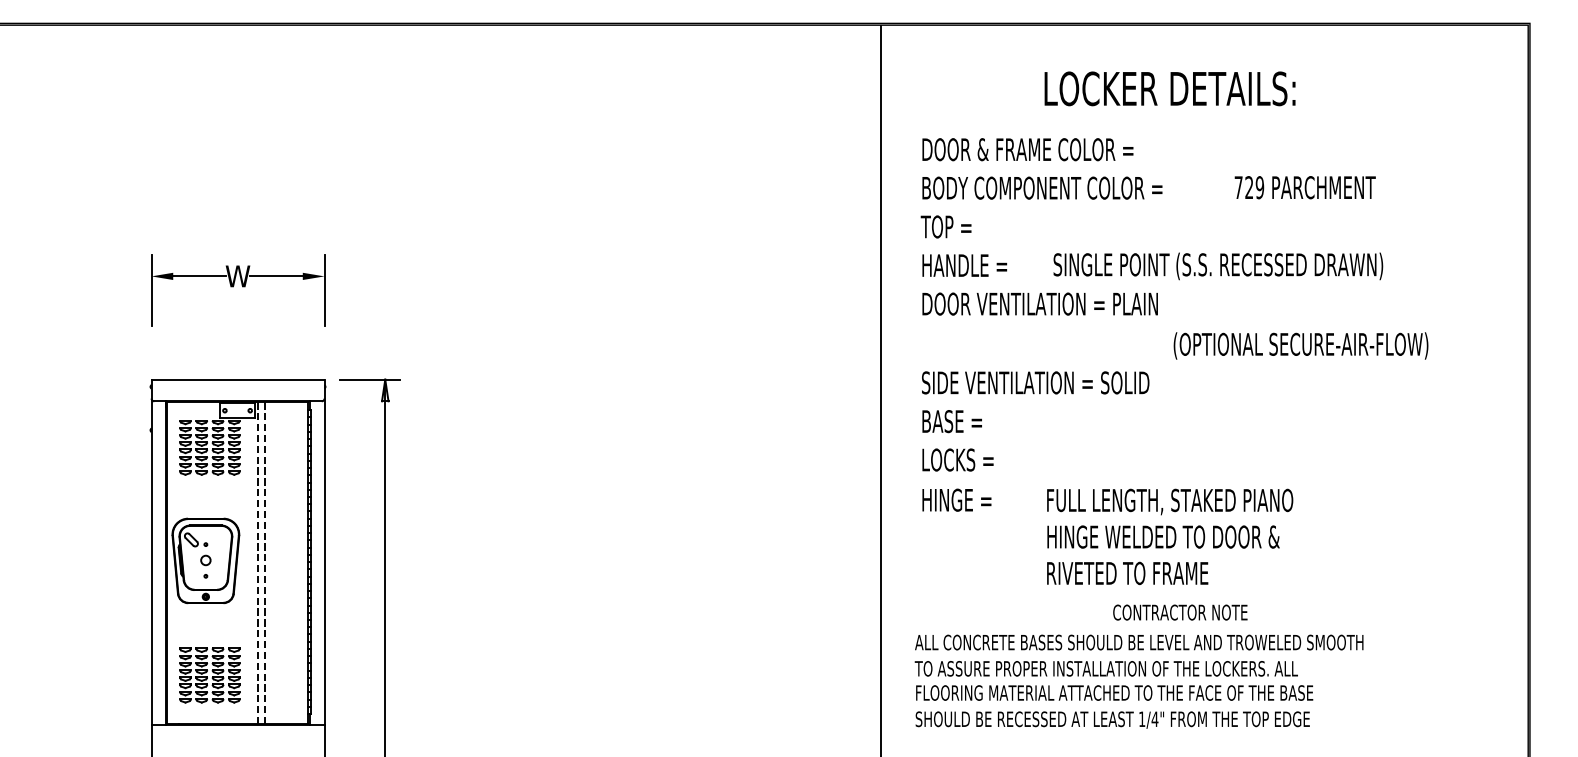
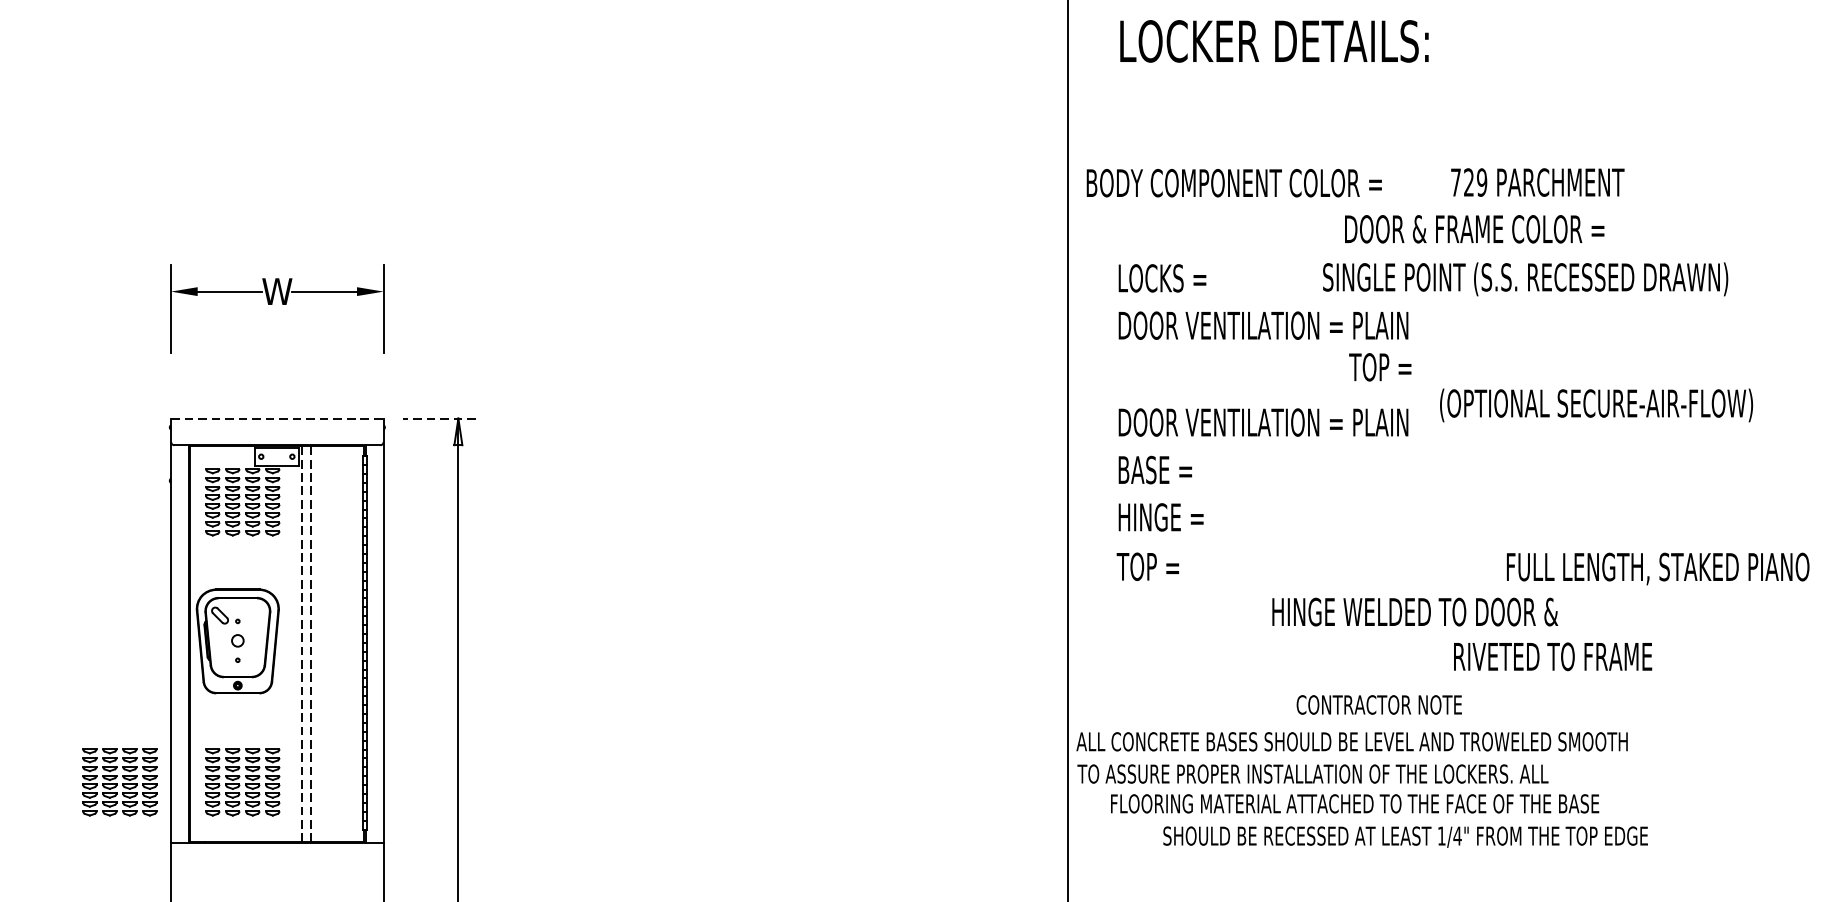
text: (1169, 88) -> (1273, 40), moved
text: (1027, 149) -> (1474, 229), moved
text: (1042, 187) -> (1234, 182), moved
text: (1304, 187) -> (1536, 182), moved
text: (945, 226) -> (1379, 366), moved
text: (965, 265) -> (1171, 278), HANDLE = -> LOCKS =
text: (1218, 266) -> (1525, 279), moved
text: (1300, 345) -> (1595, 404), moved
line: (238, 379) -> (277, 418), solid -> dashed
line: (369, 379) -> (438, 418), solid -> dashed
text: (1039, 382) -> (1262, 422), SIDE VENTILATION = SOLID -> DOOR VENTILATION = PLAIN
text: (958, 459) -> (1163, 516), LOCKS = -> HINGE =
text: (955, 499) -> (1159, 565), HINGE = -> TOP =
text: (1170, 501) -> (1658, 568), moved
text: (1127, 573) -> (1552, 656), moved
text: (1180, 612) -> (1379, 704), moved
text: (1139, 642) -> (1352, 741), moved
text: (1105, 668) -> (1311, 773), moved
part: (109, 675) -> (119, 782), added
text: (1112, 719) -> (1405, 836), moved

